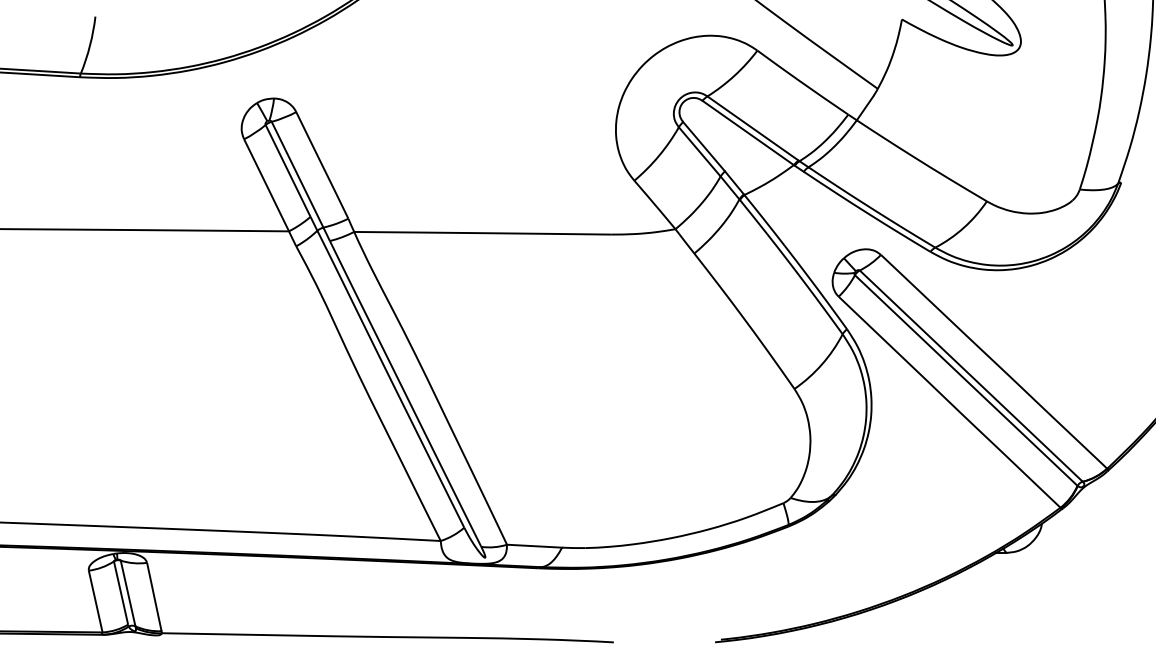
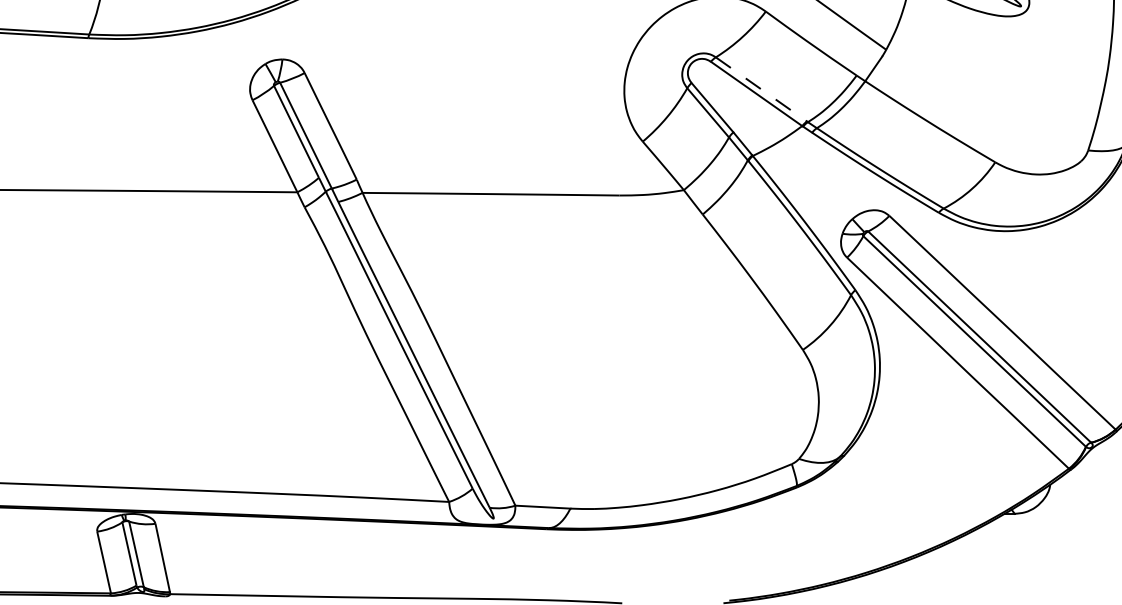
line: (753, 128) -> (761, 89), solid -> dashed

